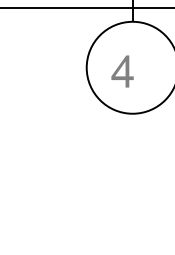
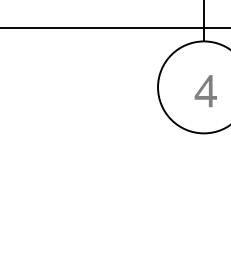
part: (122, 70) -> (205, 90), moved

